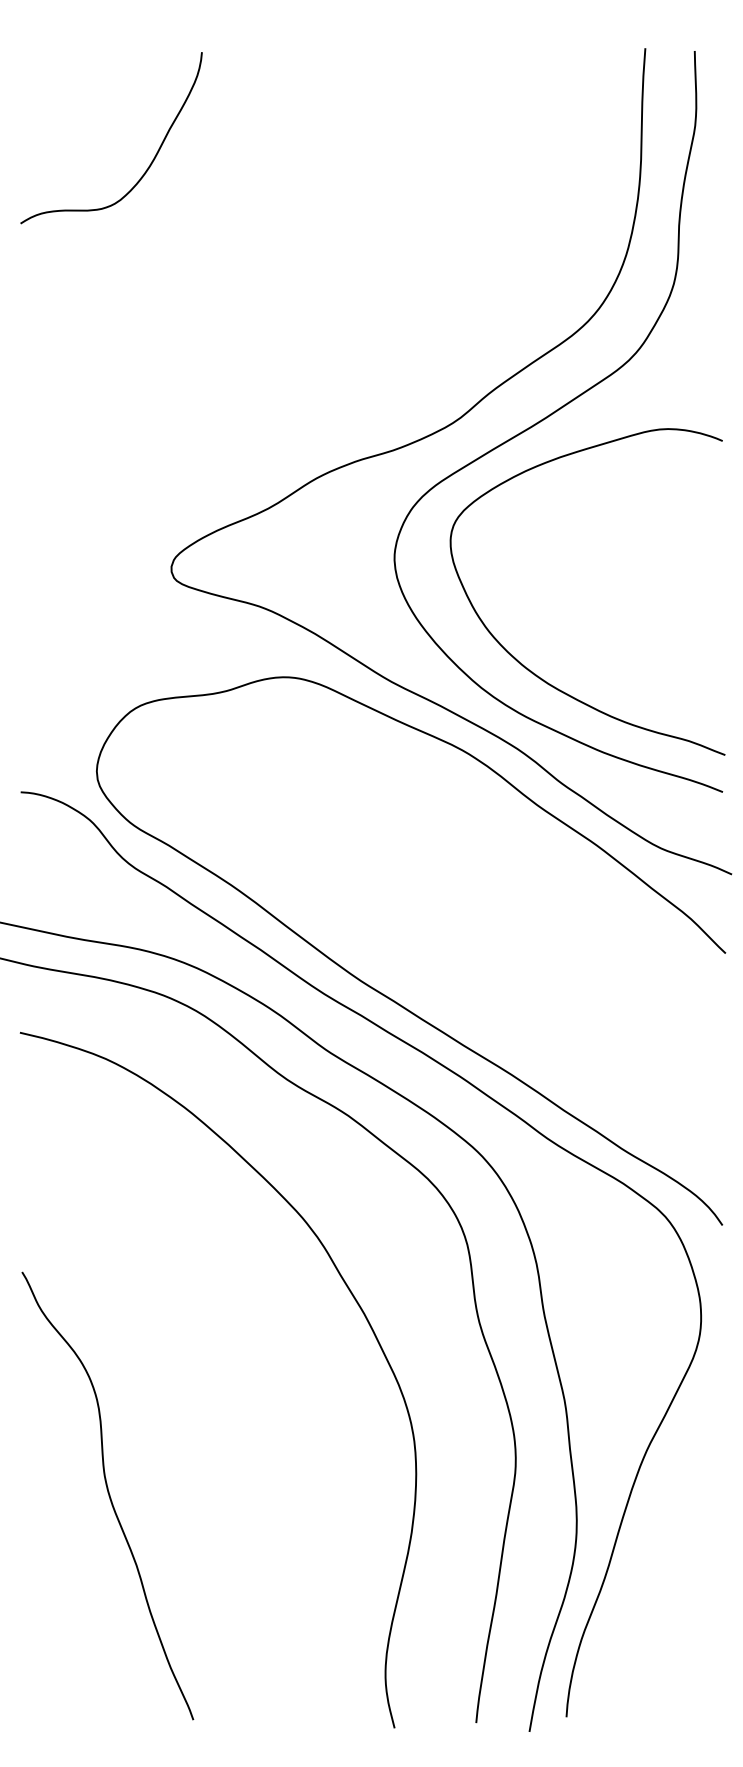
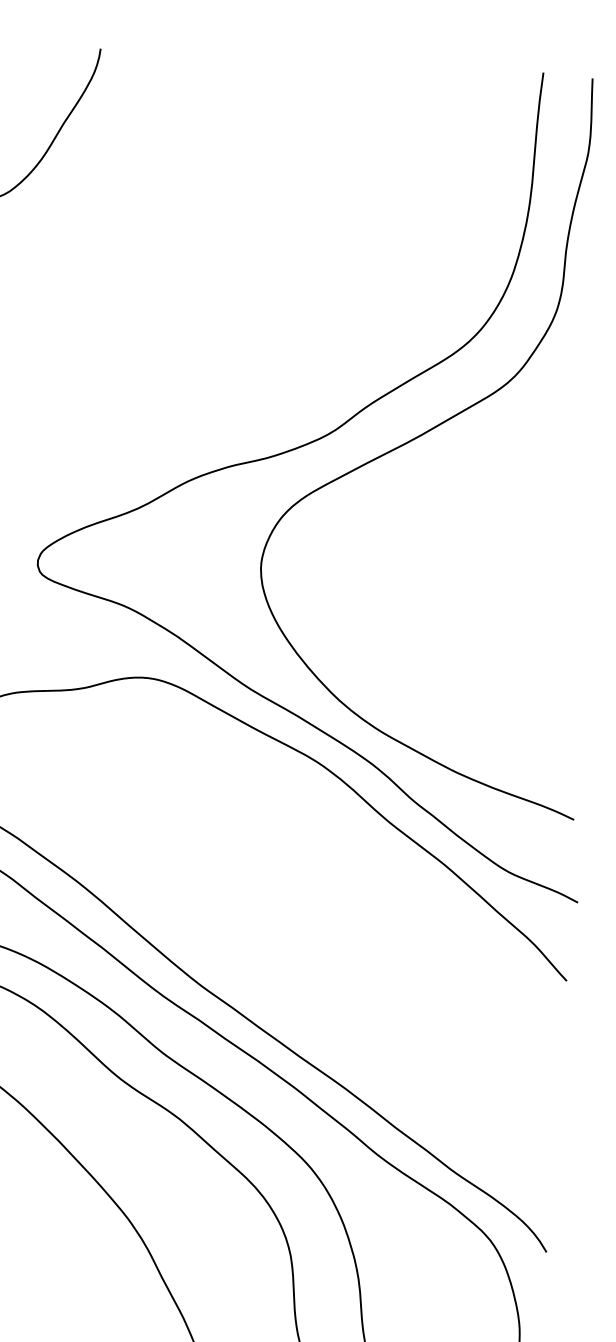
curve: (527, 667) -> (386, 683), removed

